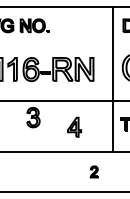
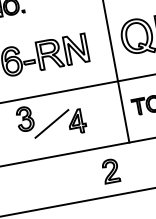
line: (53, 125) -> (51, 124), added
part: (94, 171) -> (111, 170), size x1.67

